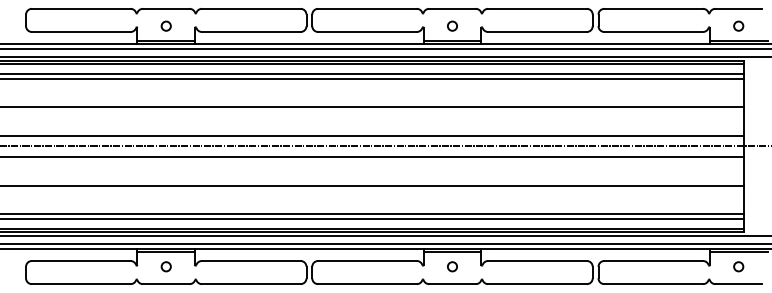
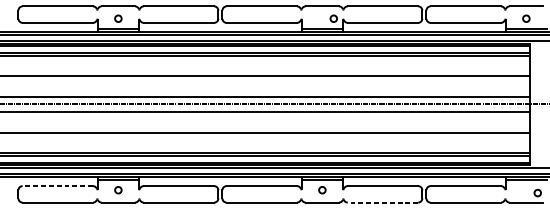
circle: (452, 25) -> (333, 18), moved
line: (80, 261) -> (57, 186), solid -> dashed
circle: (738, 266) -> (537, 192), moved
line: (537, 284) -> (382, 202), solid -> dashed

